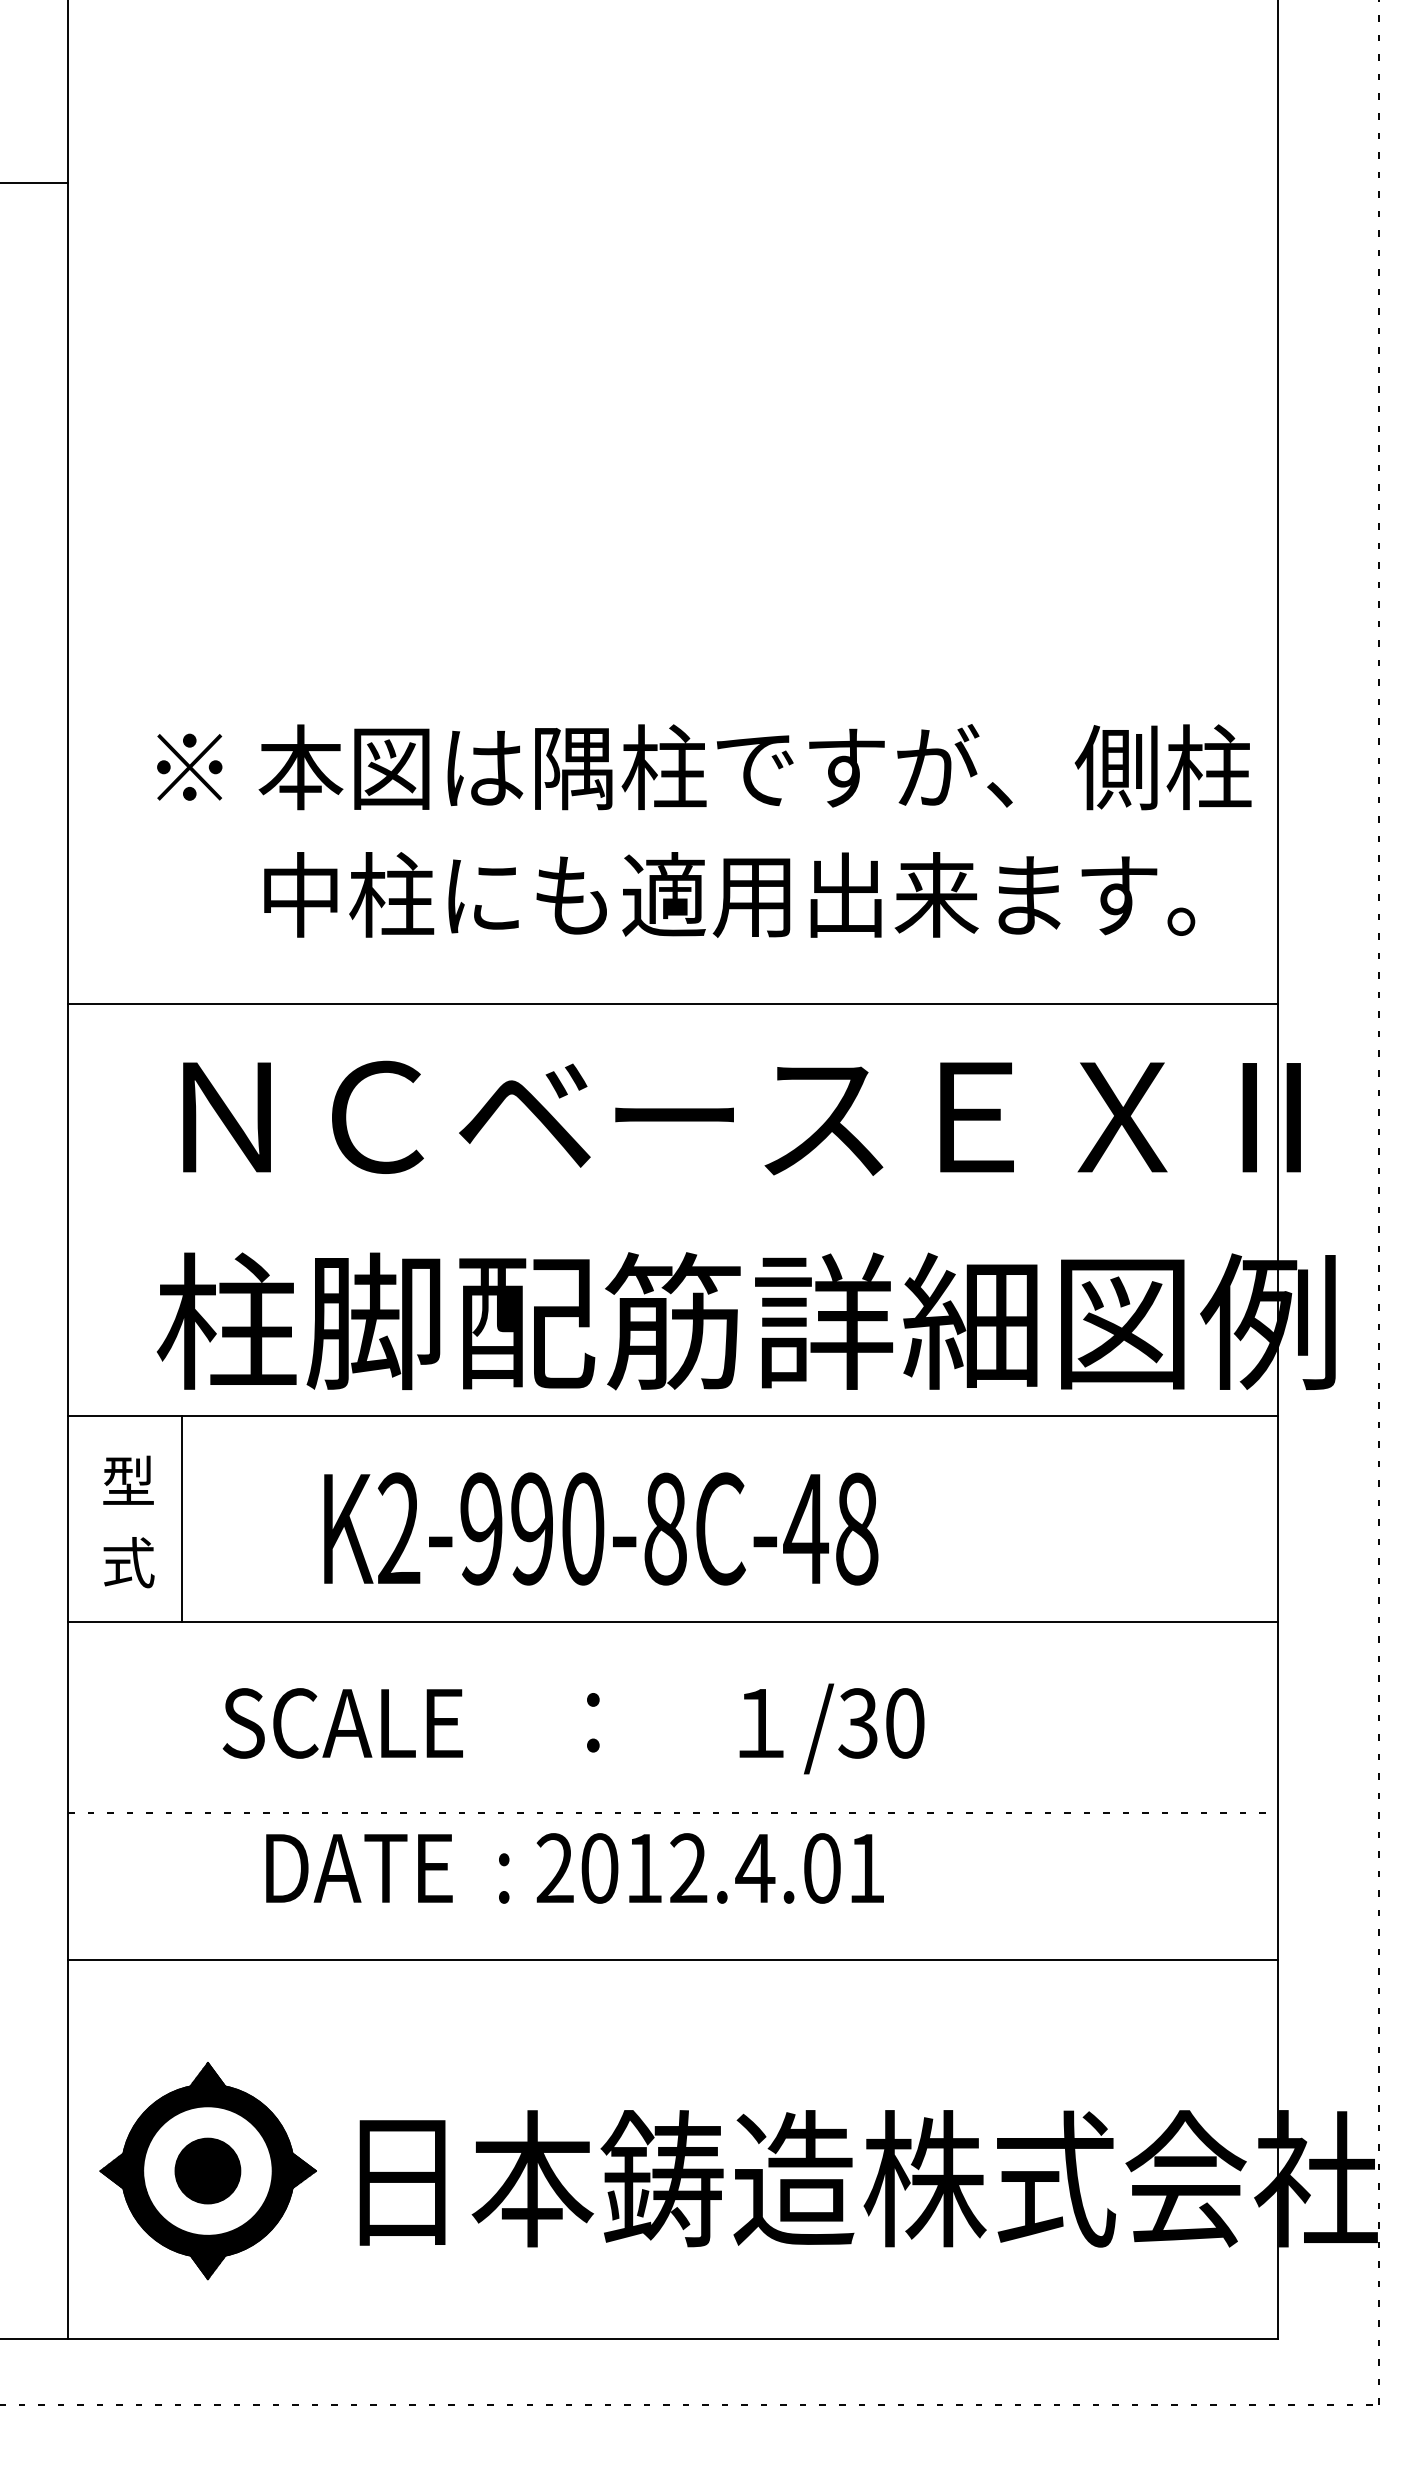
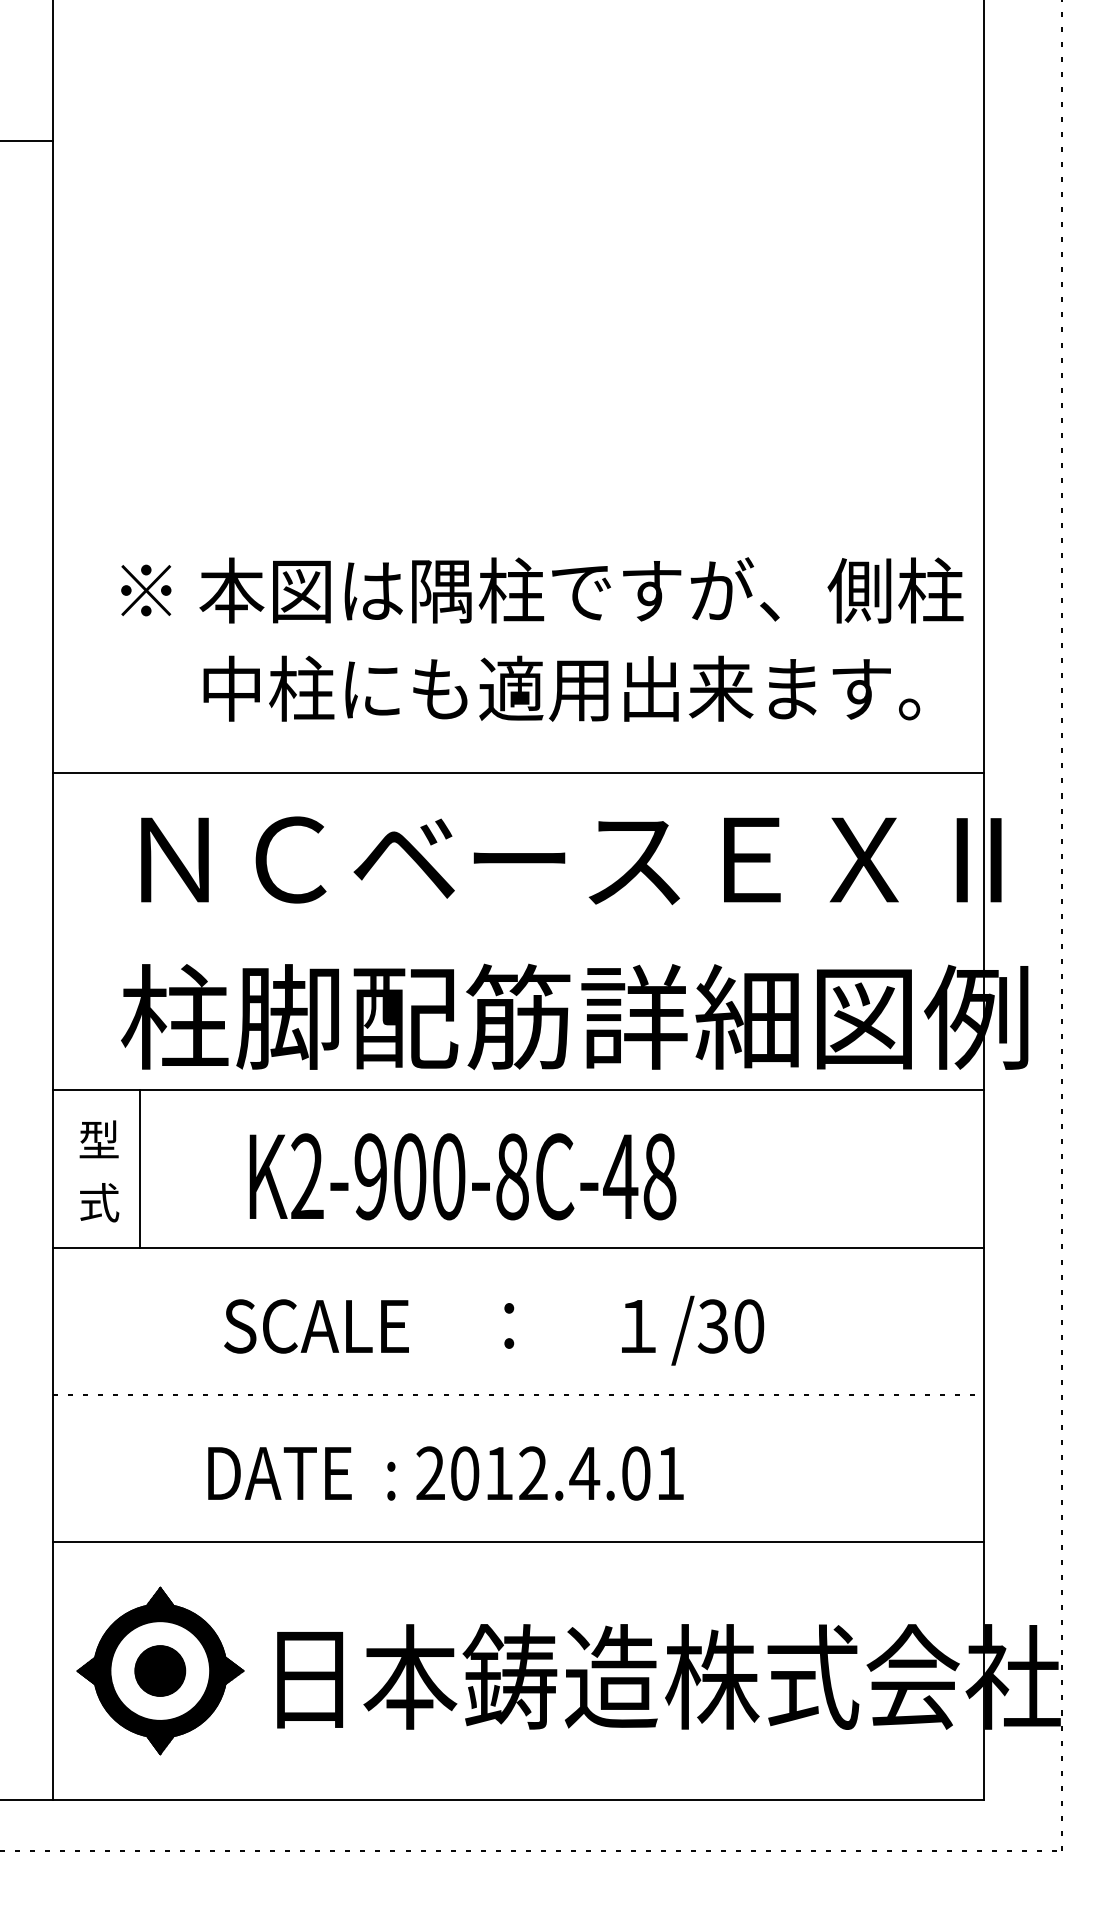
text: (532, 1528) -> (410, 1176), K2-990-8C-48 -> K2-900-8C-48
text: (573, 1728) -> (494, 1330), moved
text: (574, 1868) -> (445, 1473), moved
line: (673, 1959) -> (518, 1542), moved

